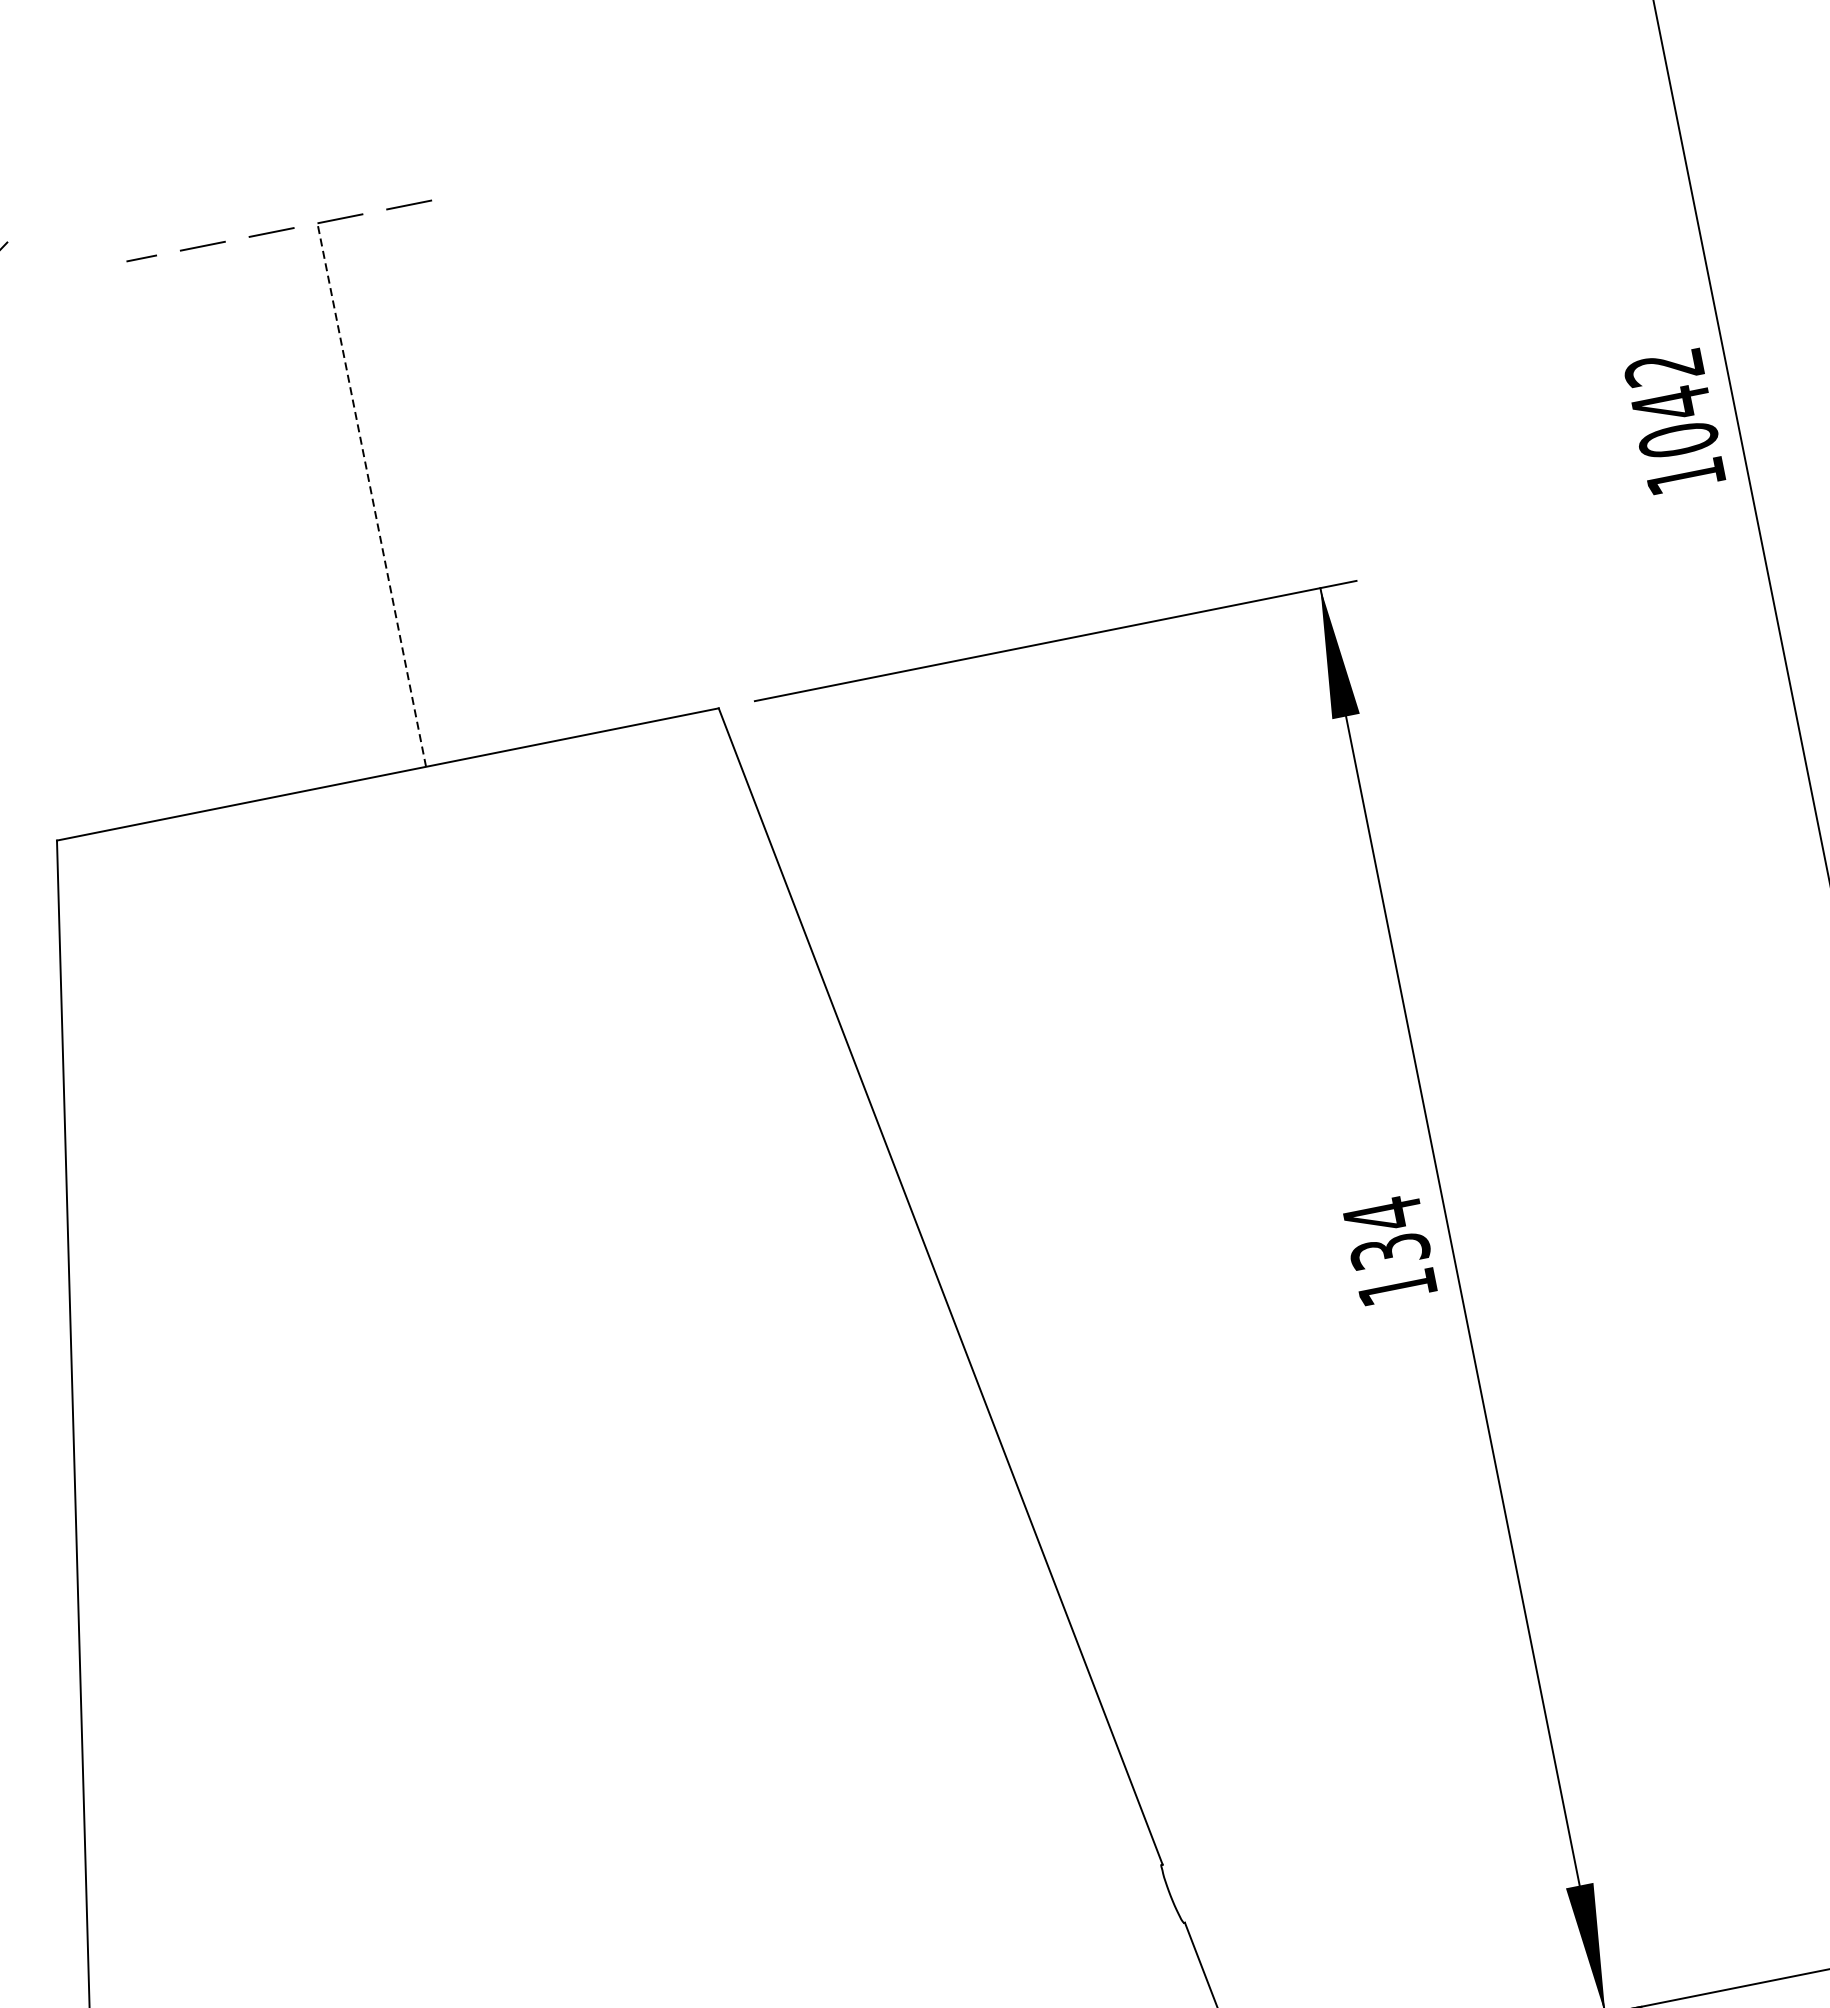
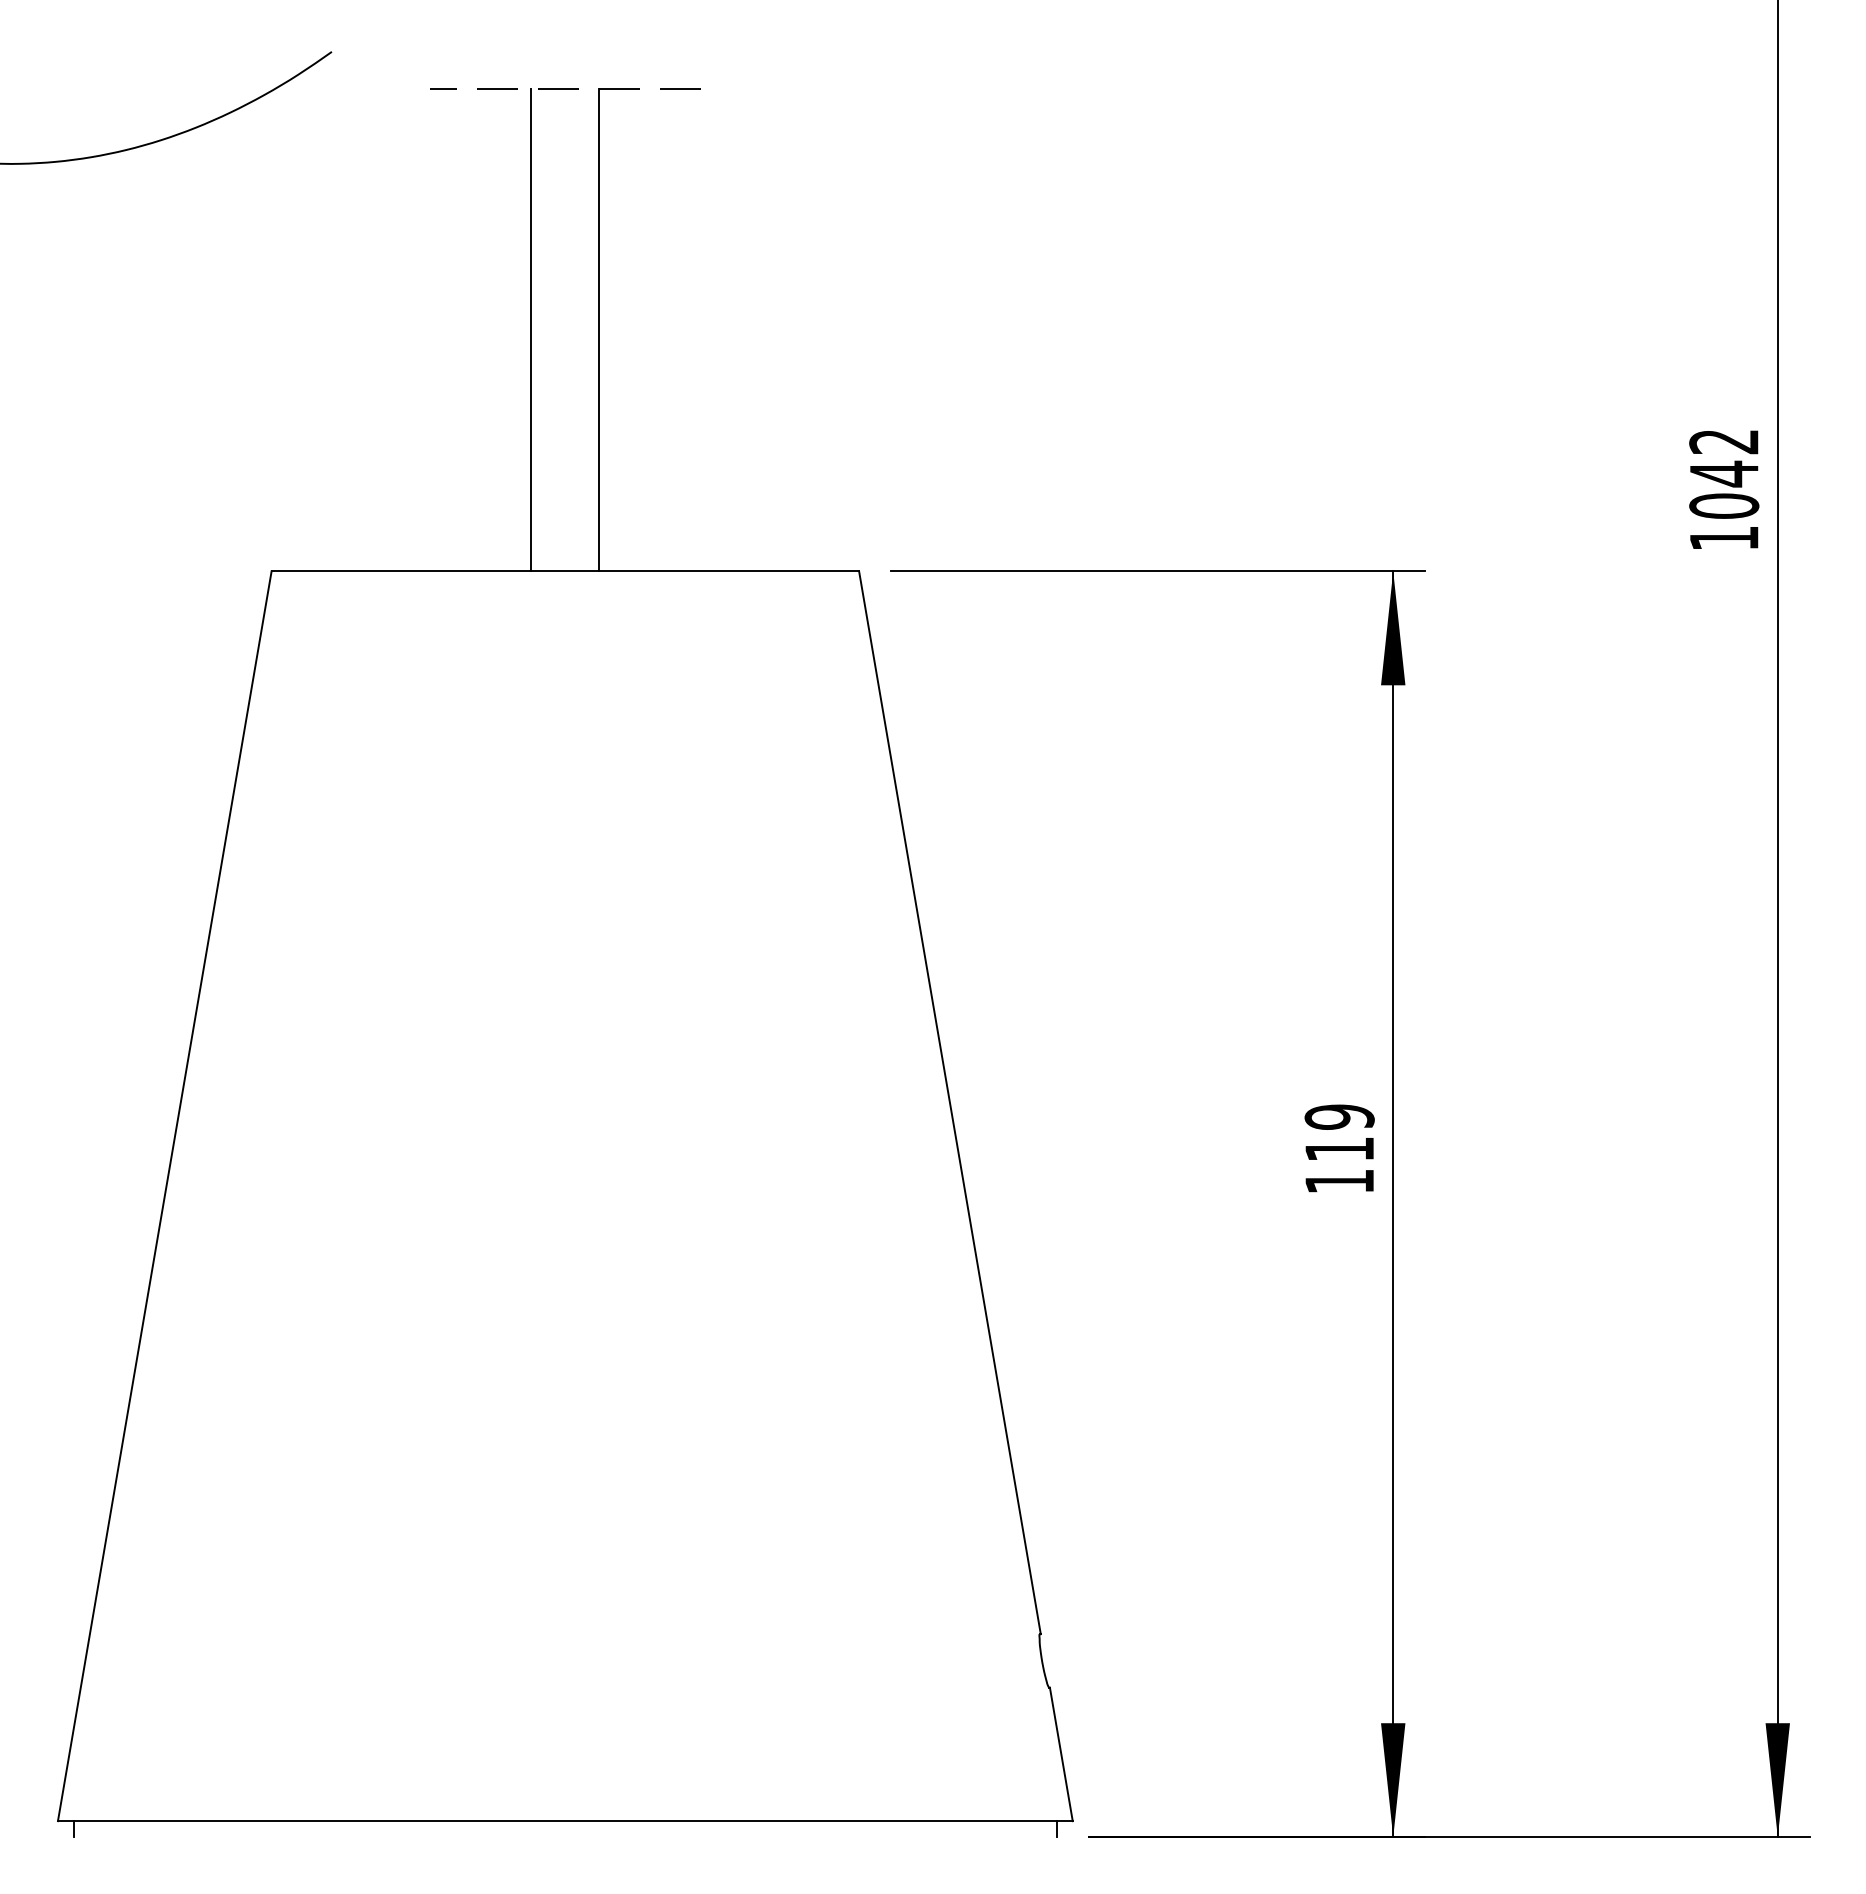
line: (371, 494) -> (599, 329), dashed -> solid
line: (295, 509) -> (531, 329), added
text: (1386, 1232) -> (1339, 1132), 134 -> 119

